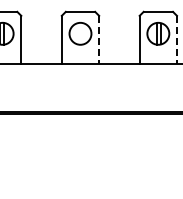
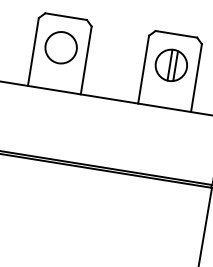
line: (99, 39) -> (86, 60), dashed -> solid
line: (177, 39) -> (197, 77), dashed -> solid

